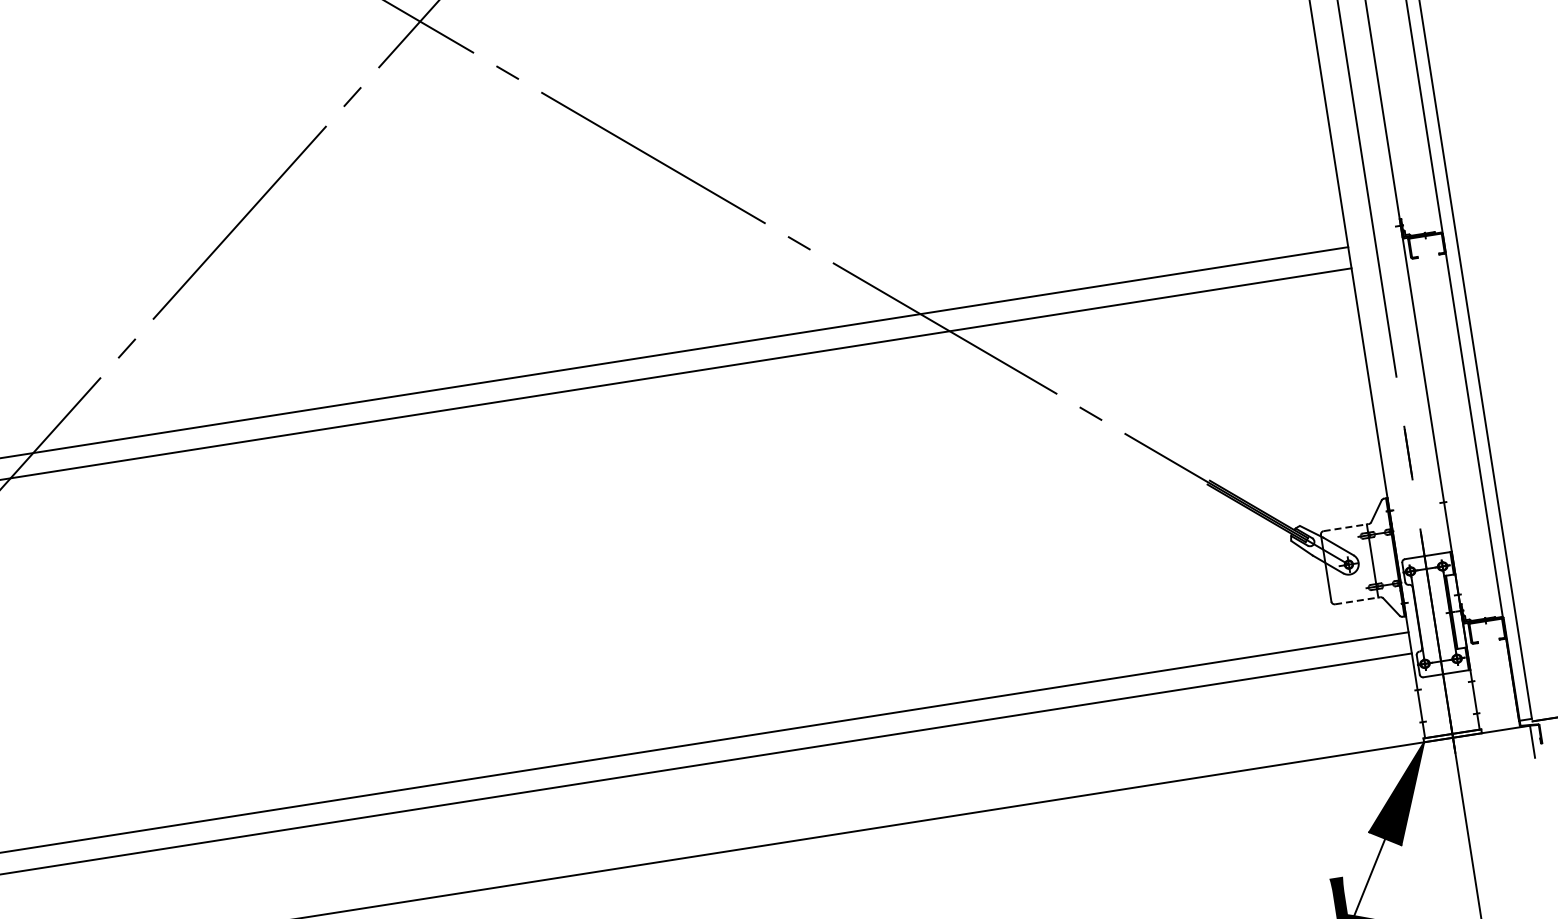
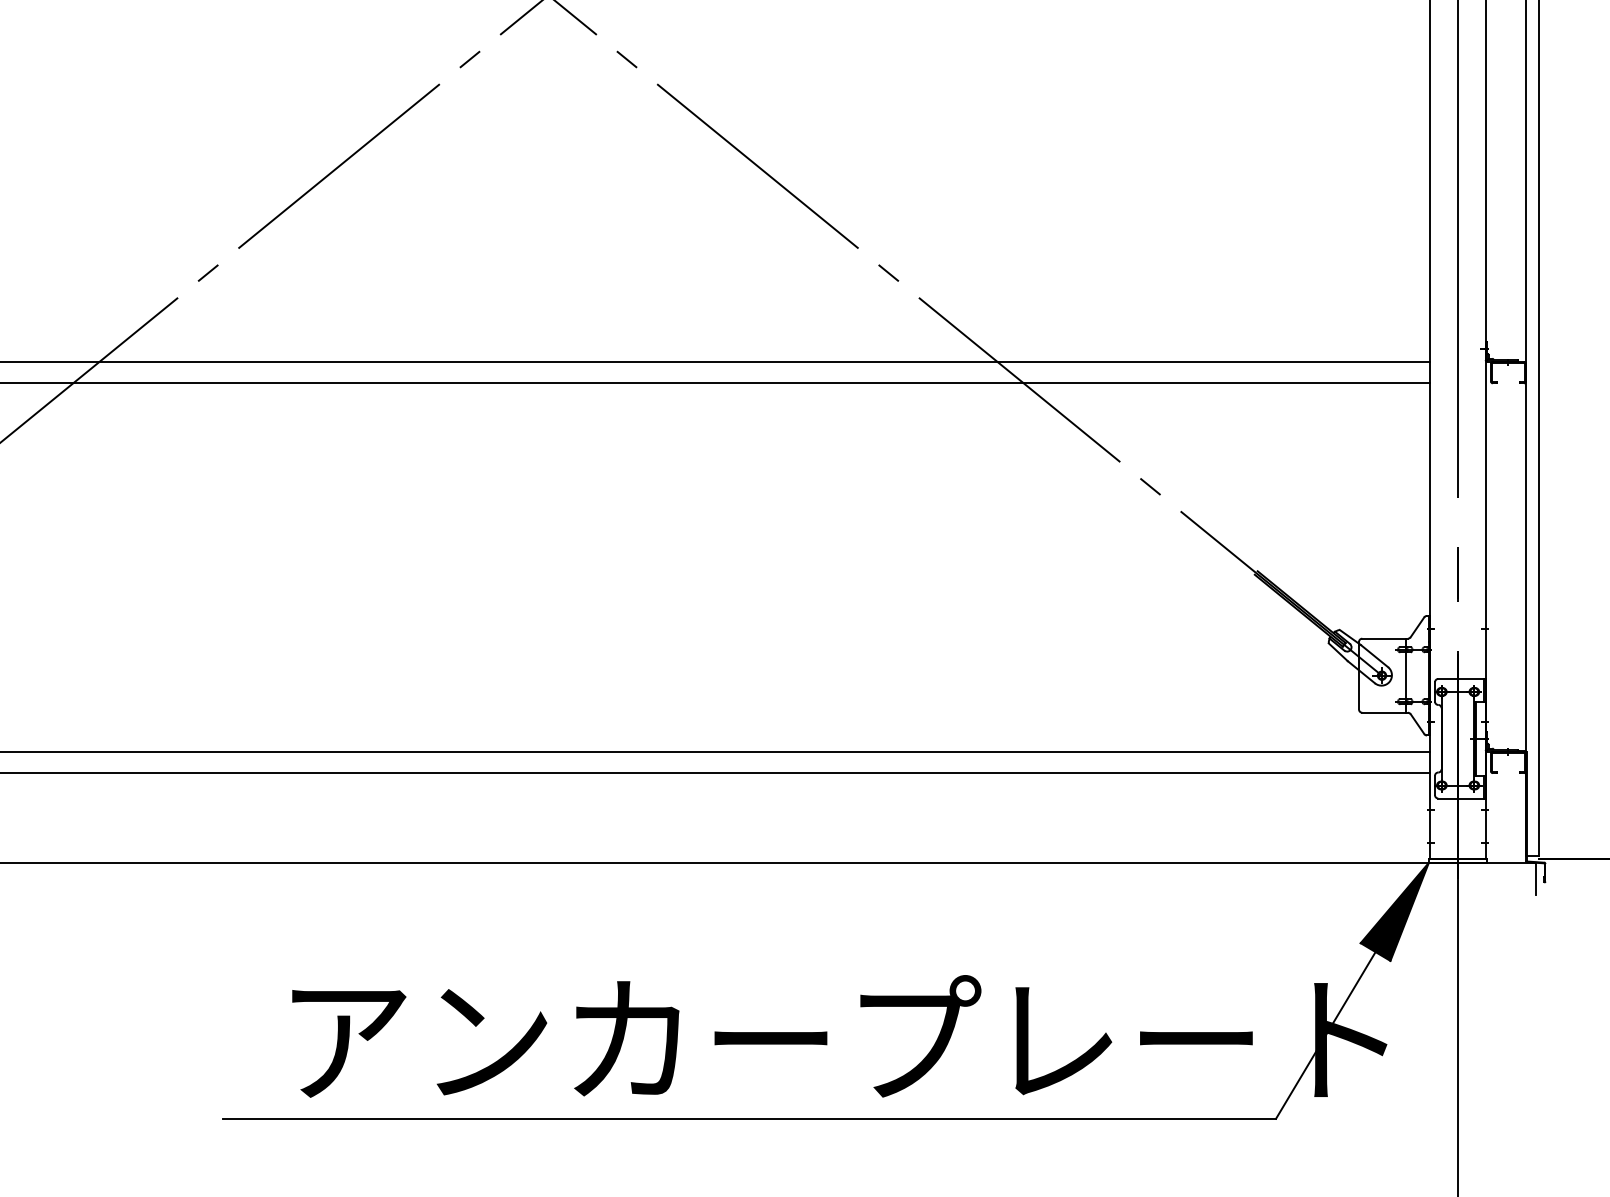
line: (1346, 527) -> (1385, 638), dashed -> solid
line: (1358, 600) -> (1385, 712), dashed -> solid

